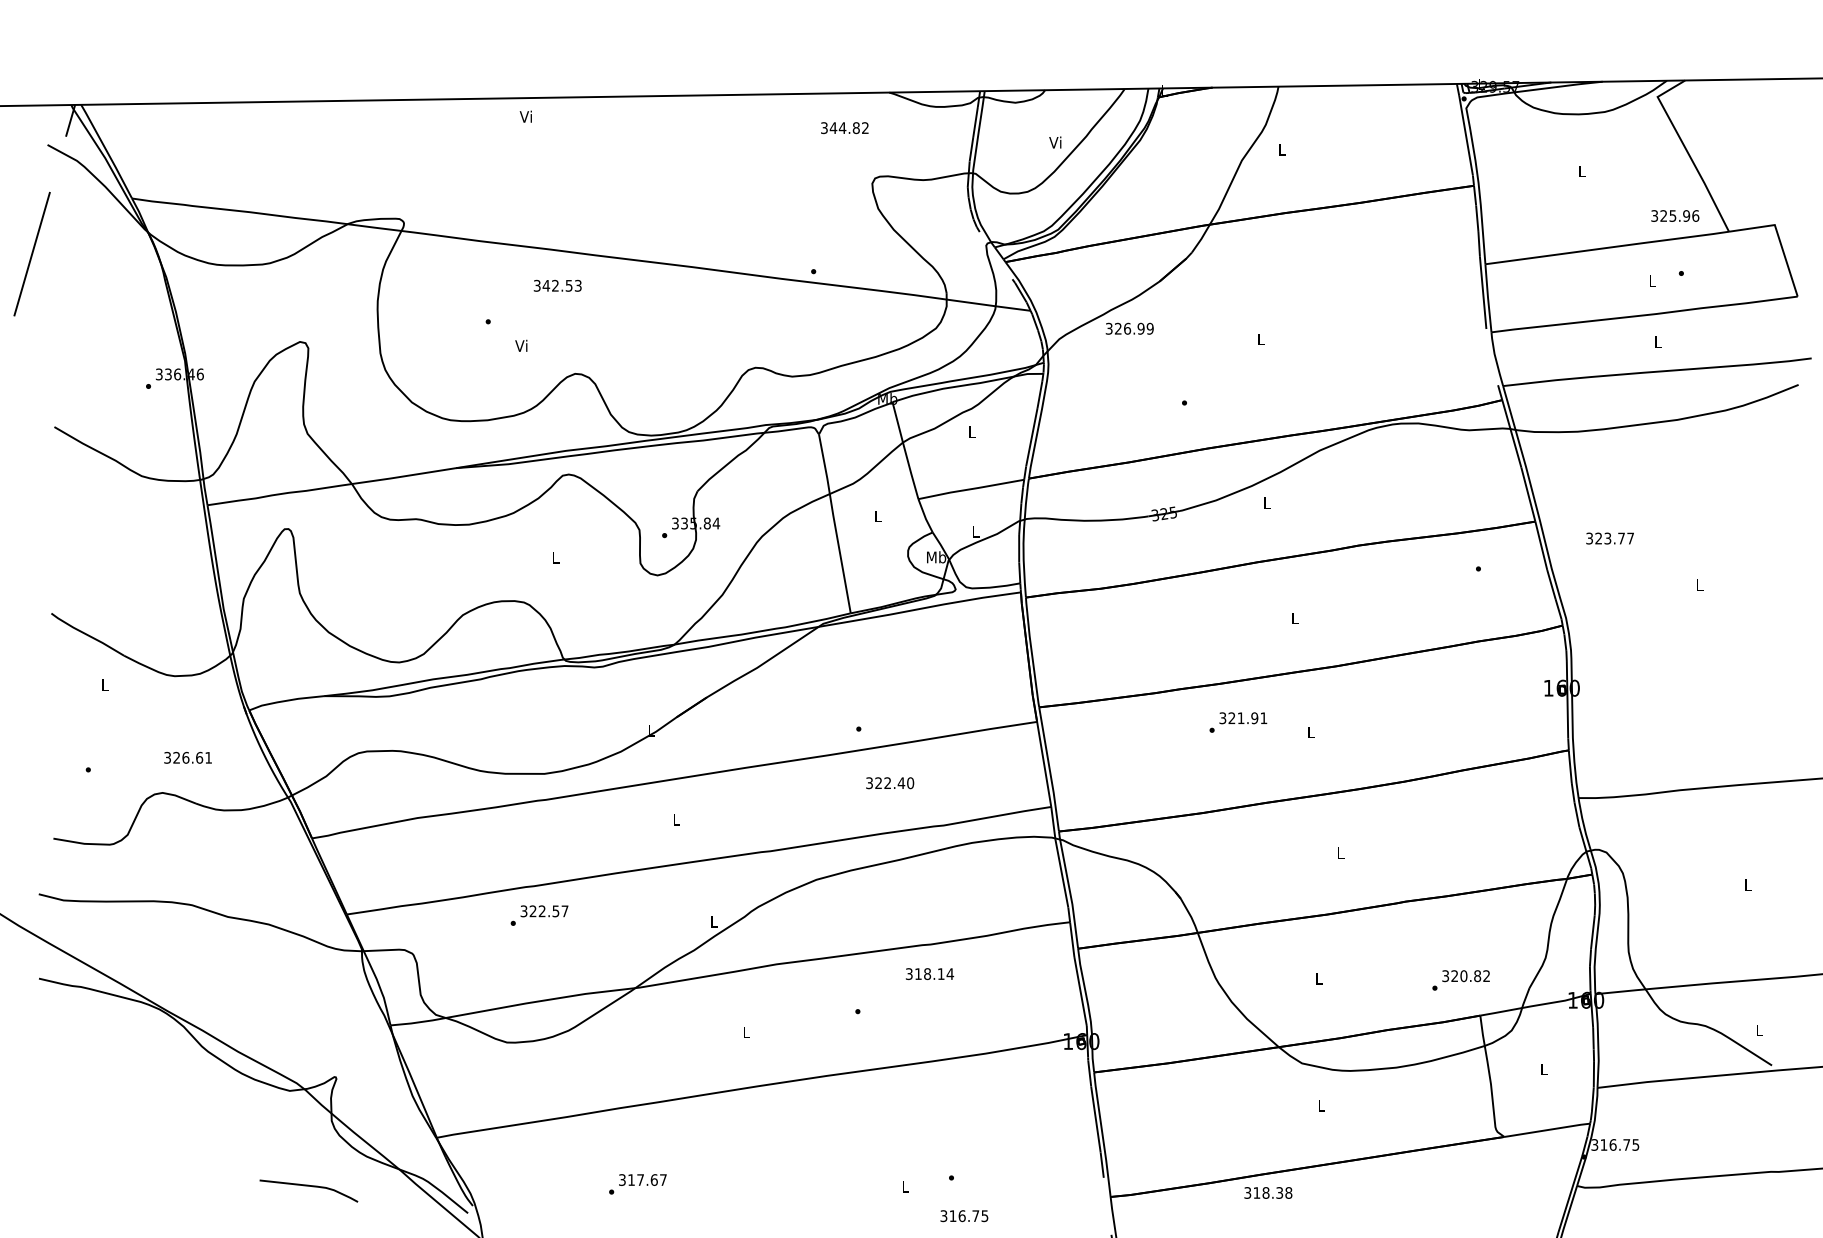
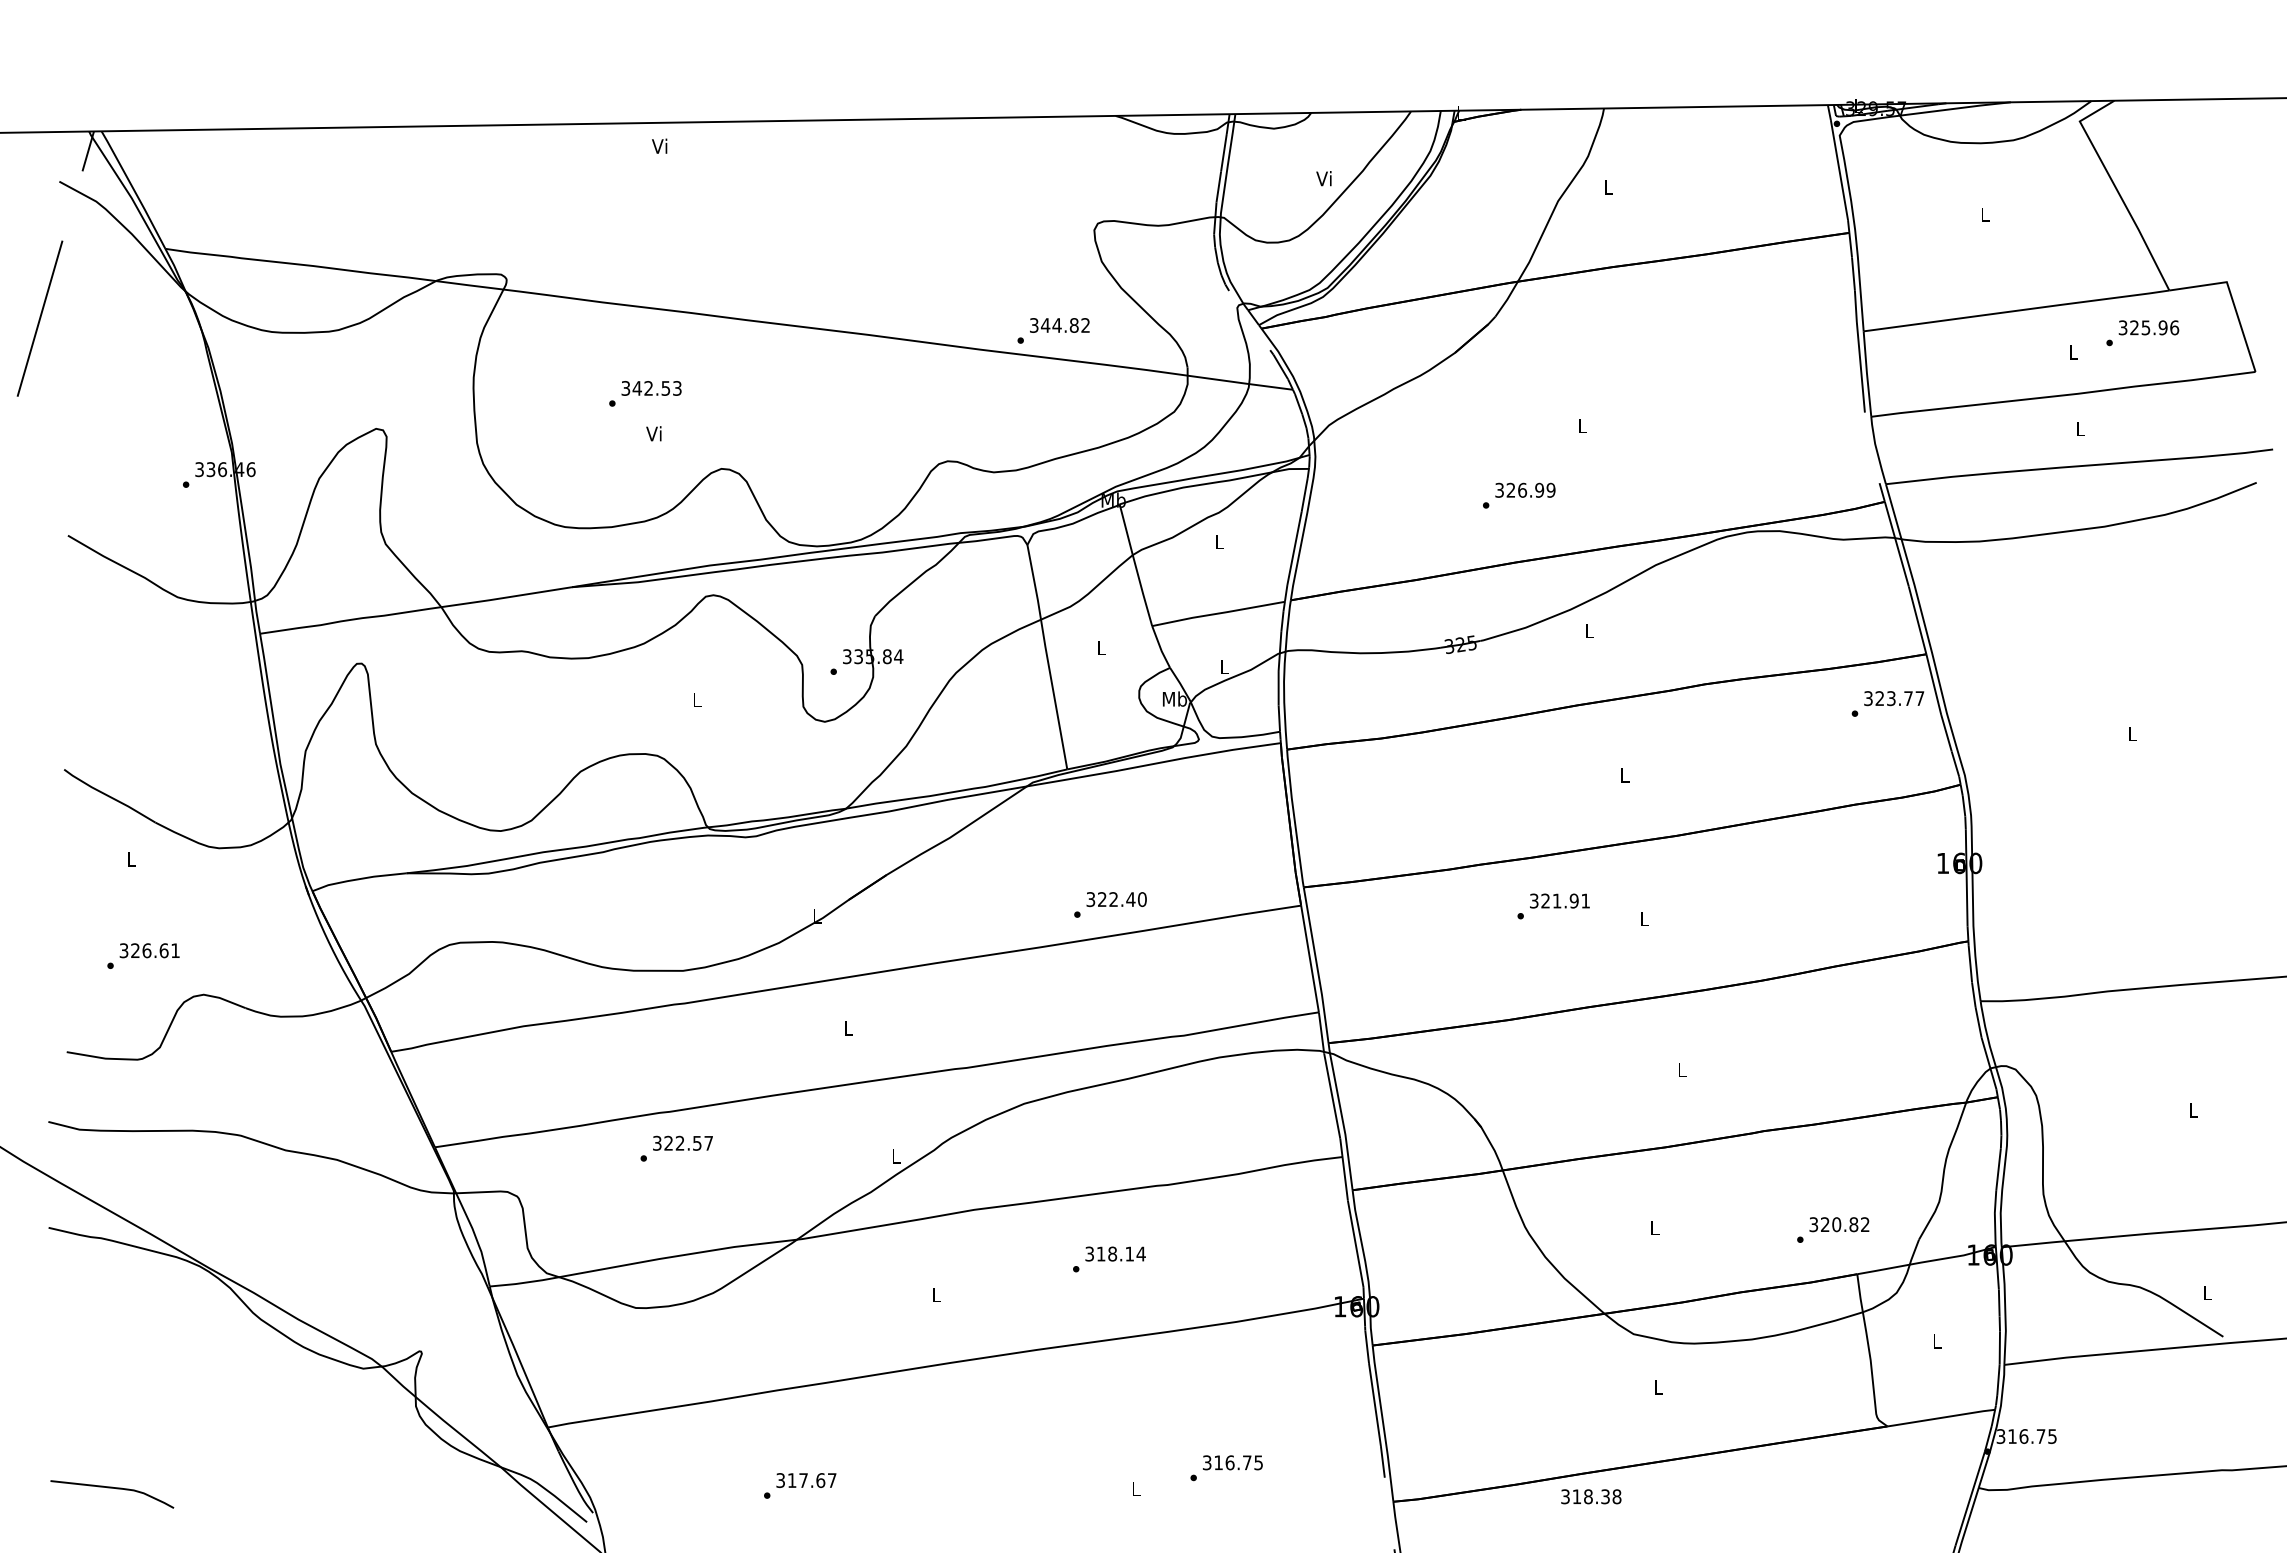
text: (844, 128) -> (1059, 325), moved
text: (1674, 215) -> (2148, 327), moved
text: (557, 285) -> (651, 388), moved
text: (1129, 328) -> (1525, 489), moved
text: (1610, 538) -> (1894, 698), moved
text: (187, 757) -> (149, 950), moved
text: (889, 783) -> (1116, 899), moved
text: (929, 973) -> (1115, 1253), moved
curve: (309, 1186) -> (112, 1488), moved
text: (964, 1215) -> (1232, 1462), moved

